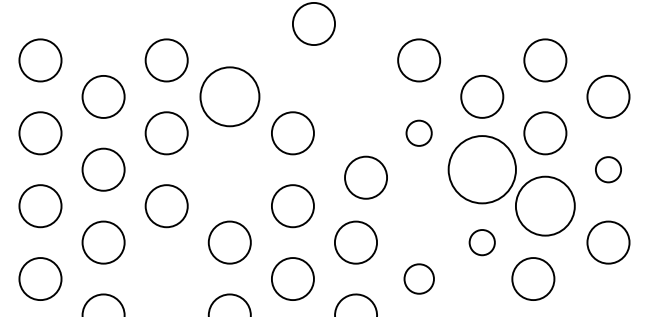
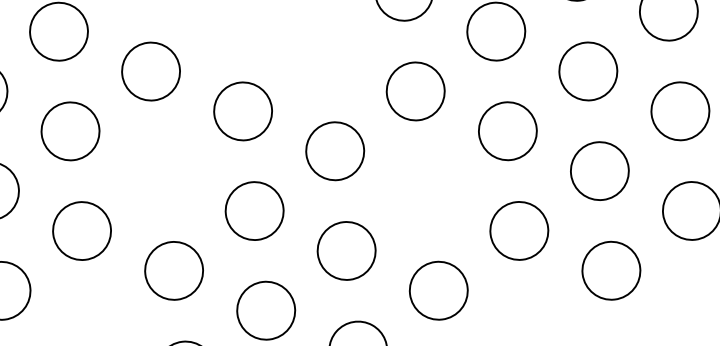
circle: (229, 96) -> (150, 71), size x0.71
circle: (419, 133) -> (416, 91), size x1.67
circle: (482, 169) -> (508, 130), size x0.62
circle: (608, 169) -> (680, 110), size x1.67
circle: (365, 177) -> (334, 151), moved
circle: (545, 206) -> (600, 171), size x0.71
circle: (482, 242) -> (519, 230), size x1.67
circle: (419, 278) -> (439, 289), size x1.43
circle: (533, 278) -> (611, 270), moved

